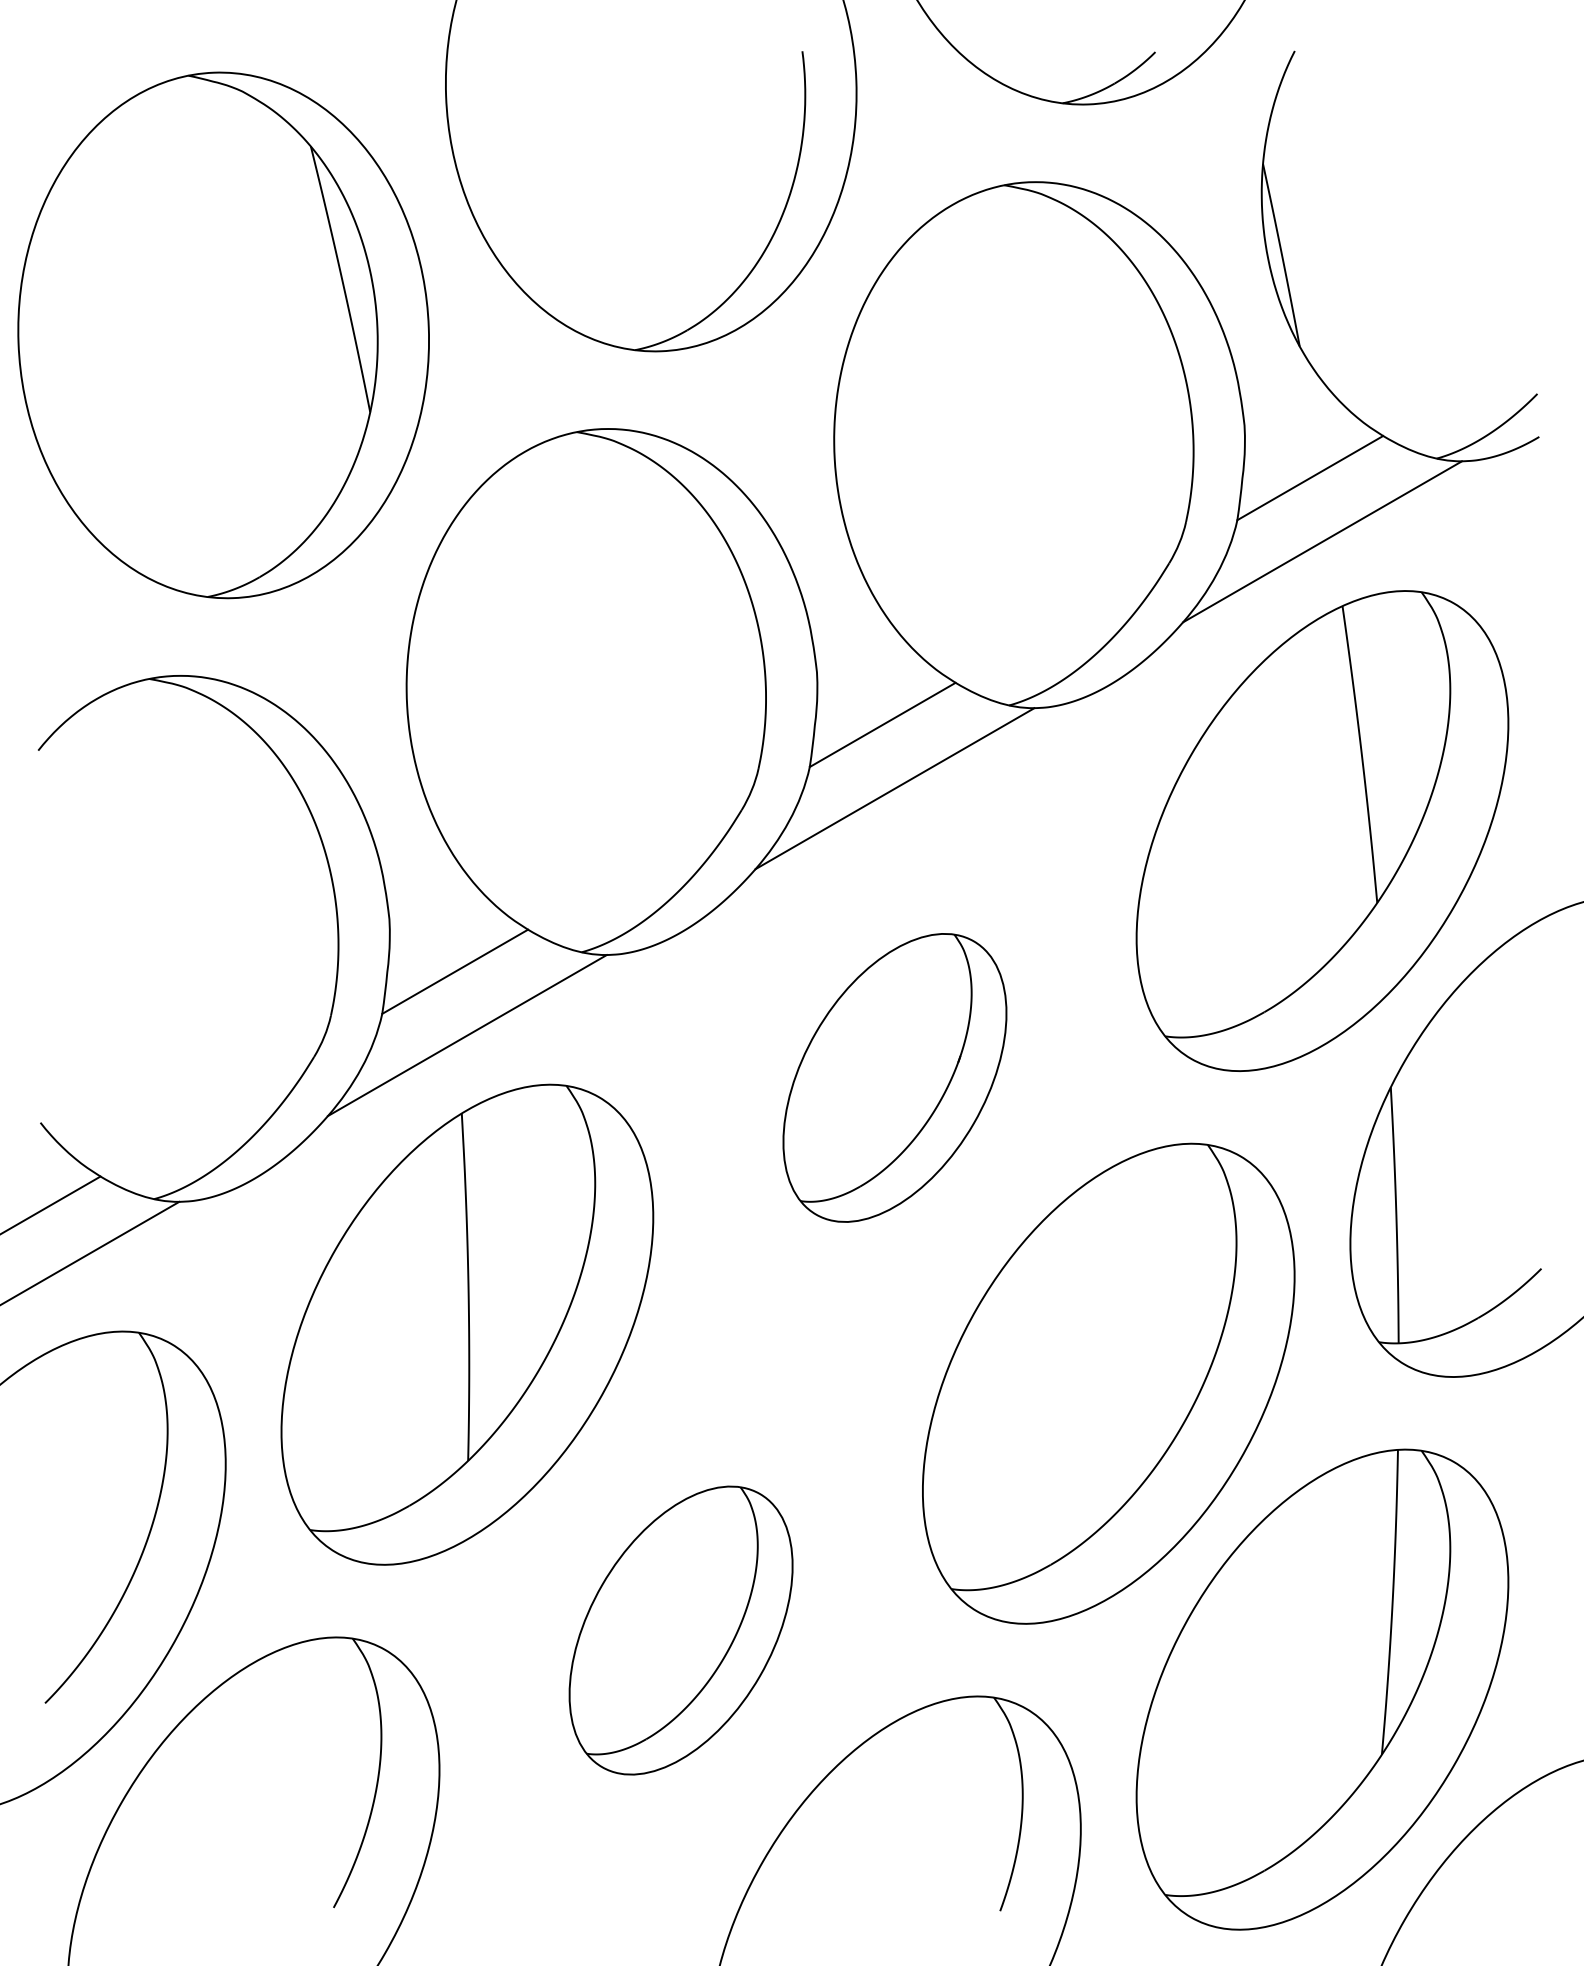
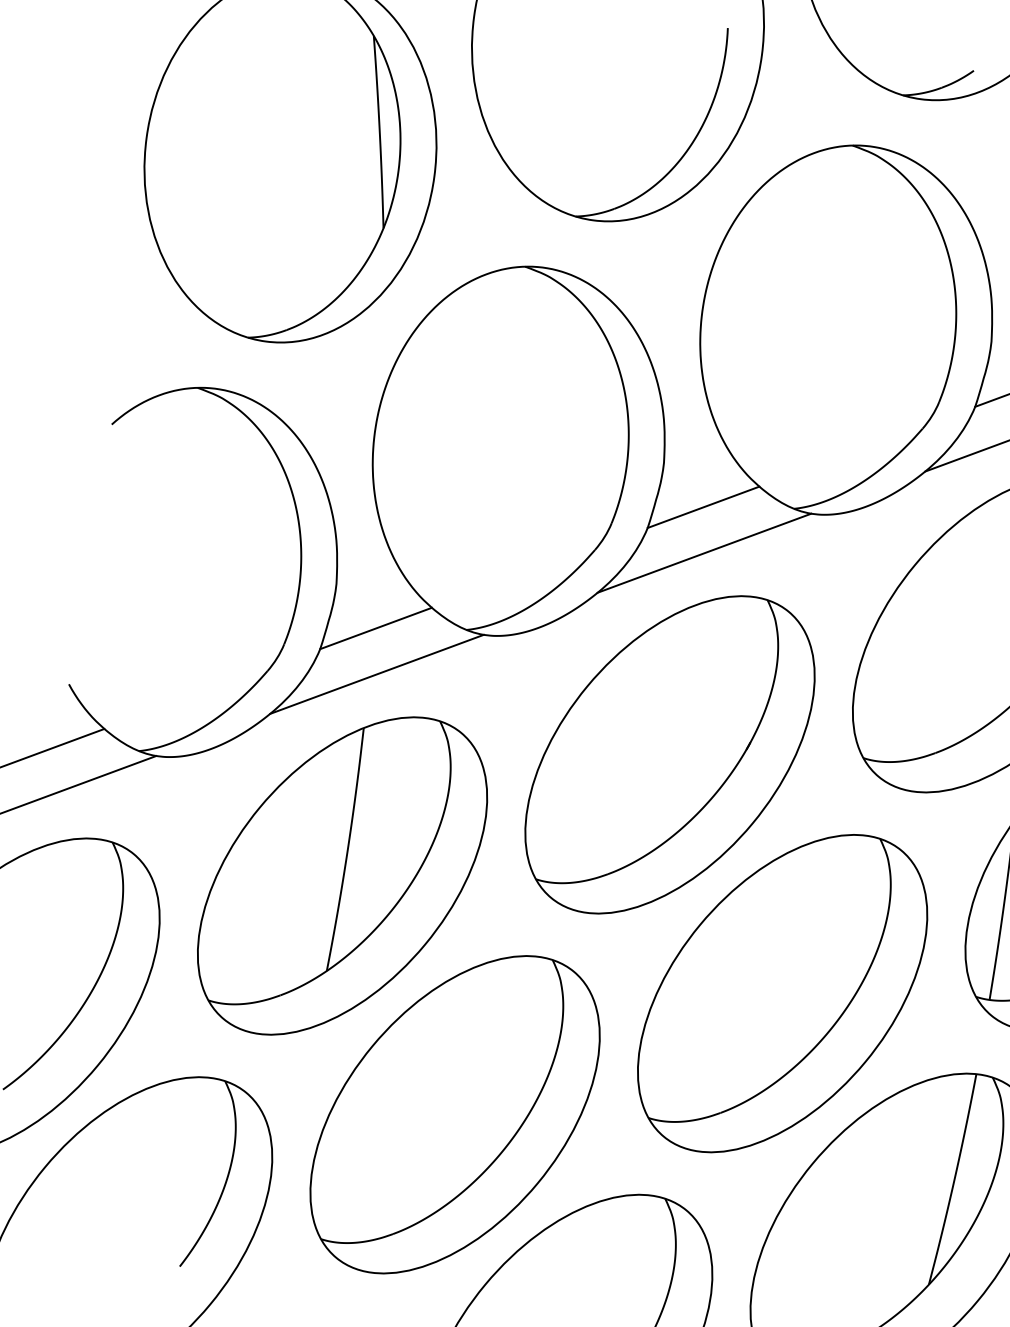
part: (894, 1077) -> (669, 754), size x1.67
part: (680, 1630) -> (454, 1114), size x1.67

